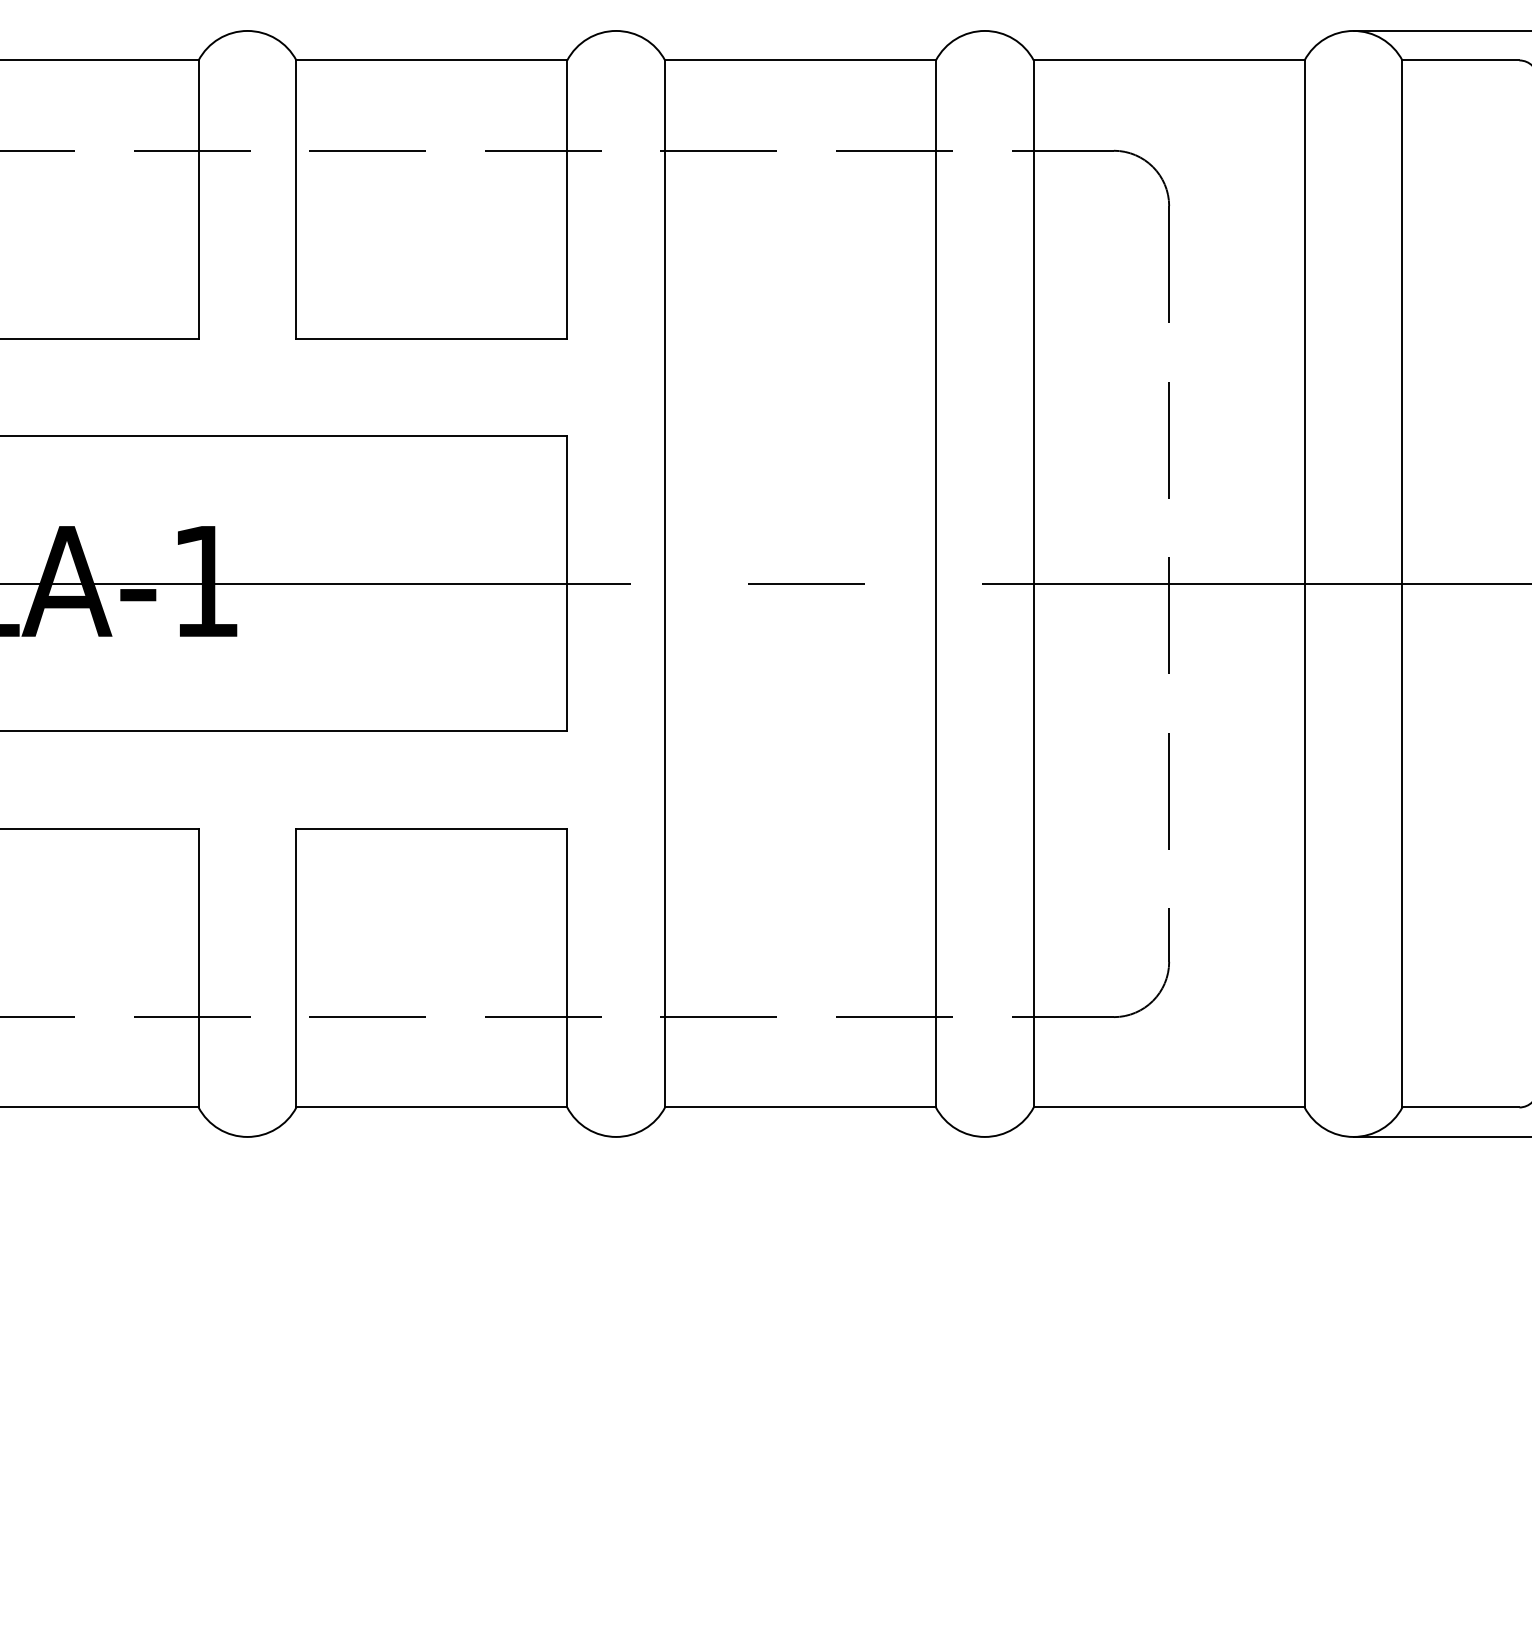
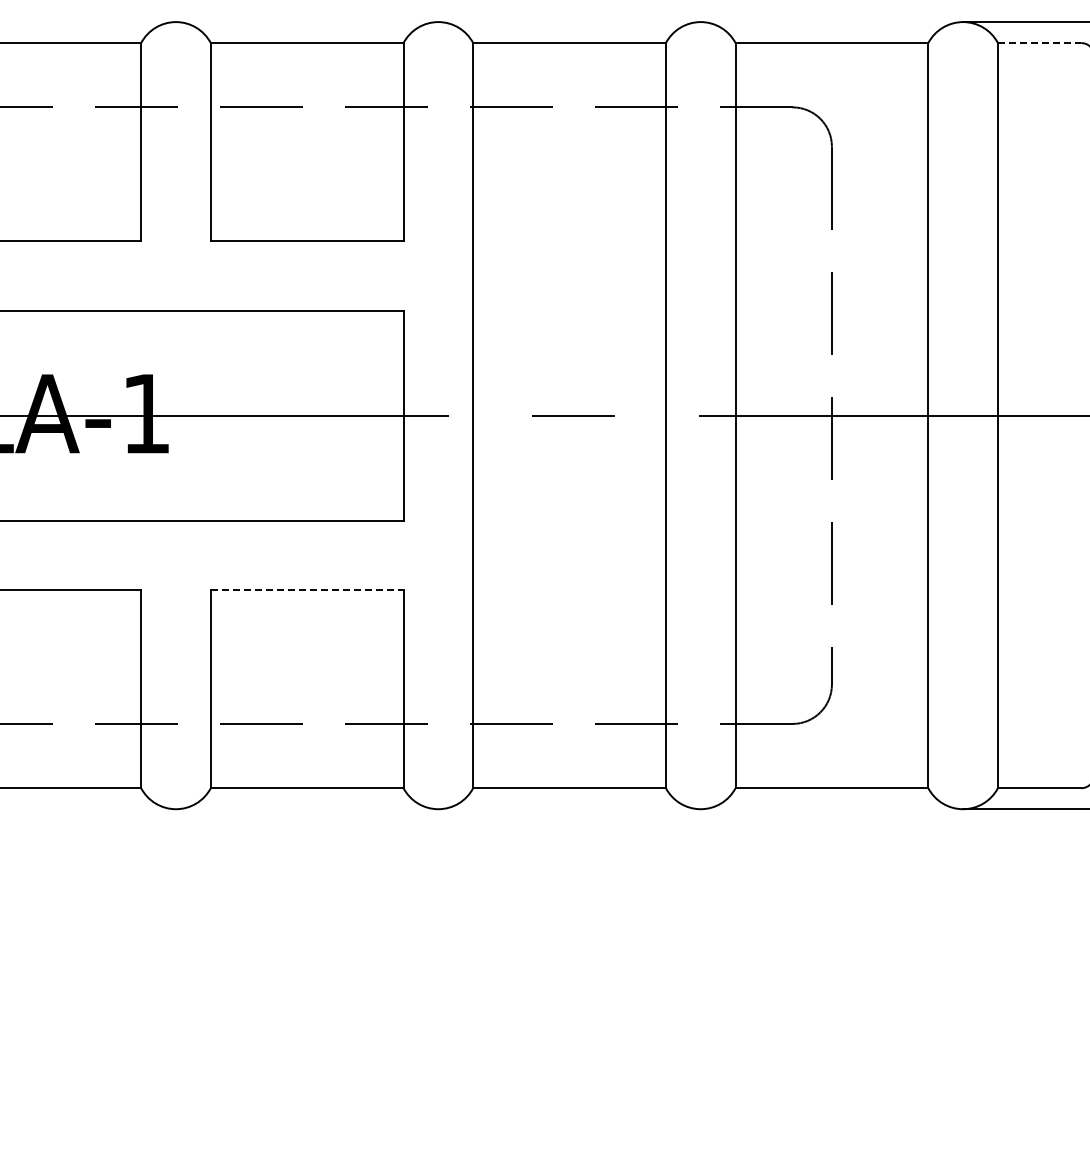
line: (1460, 61) -> (1039, 43), solid -> dashed
line: (432, 829) -> (307, 590), solid -> dashed

